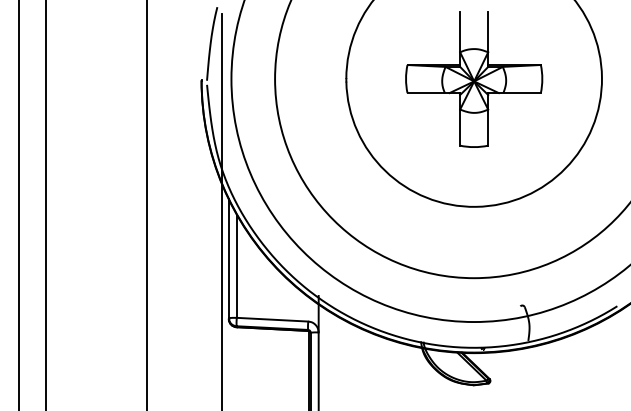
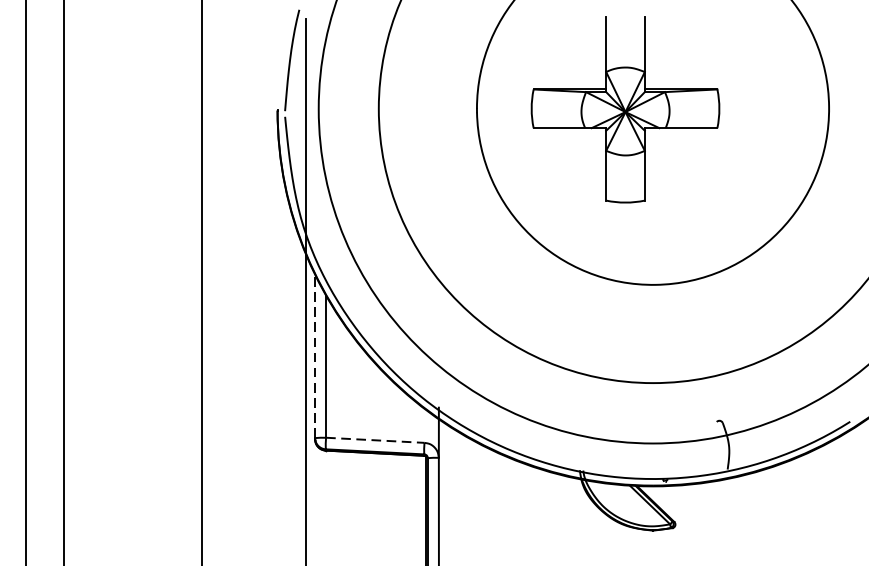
part: (474, 79) -> (625, 109), moved
line: (228, 258) -> (314, 356), solid -> dashed
line: (272, 319) -> (375, 440), solid -> dashed

